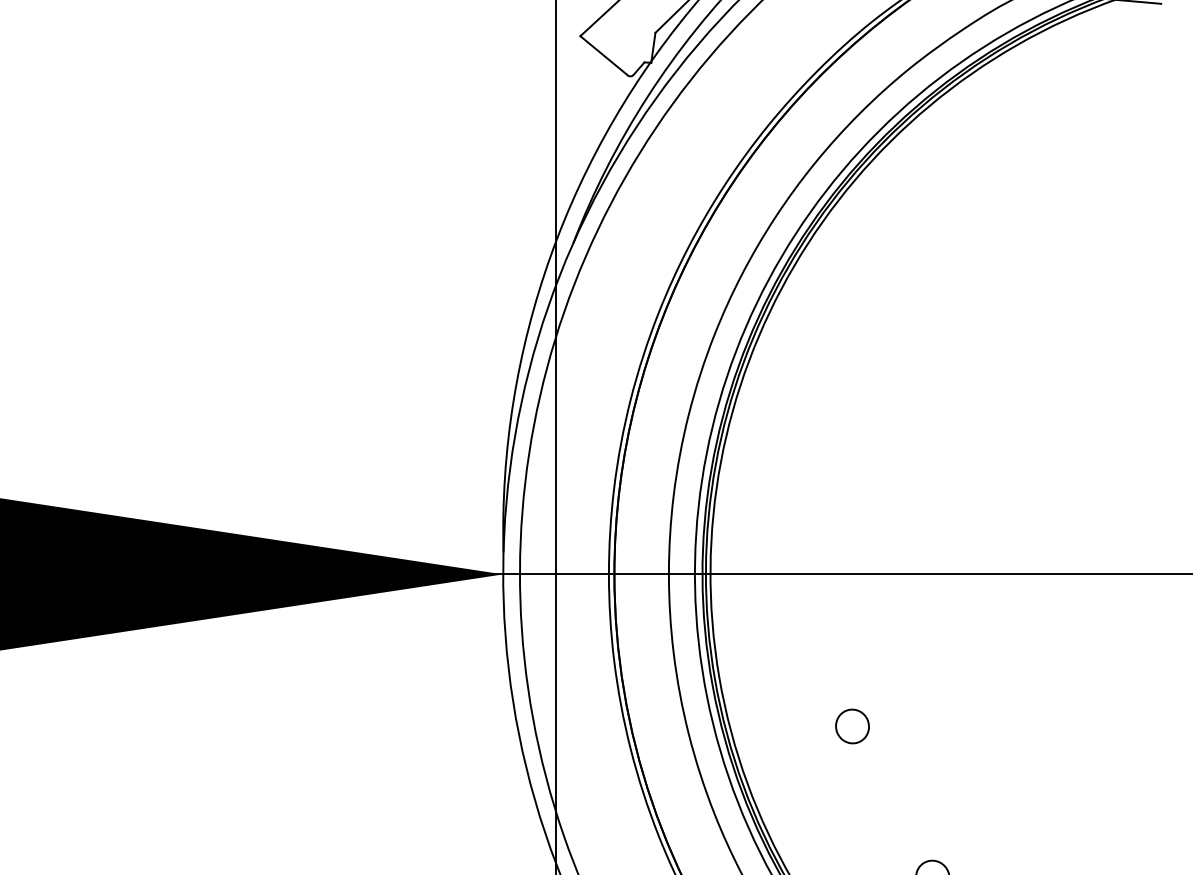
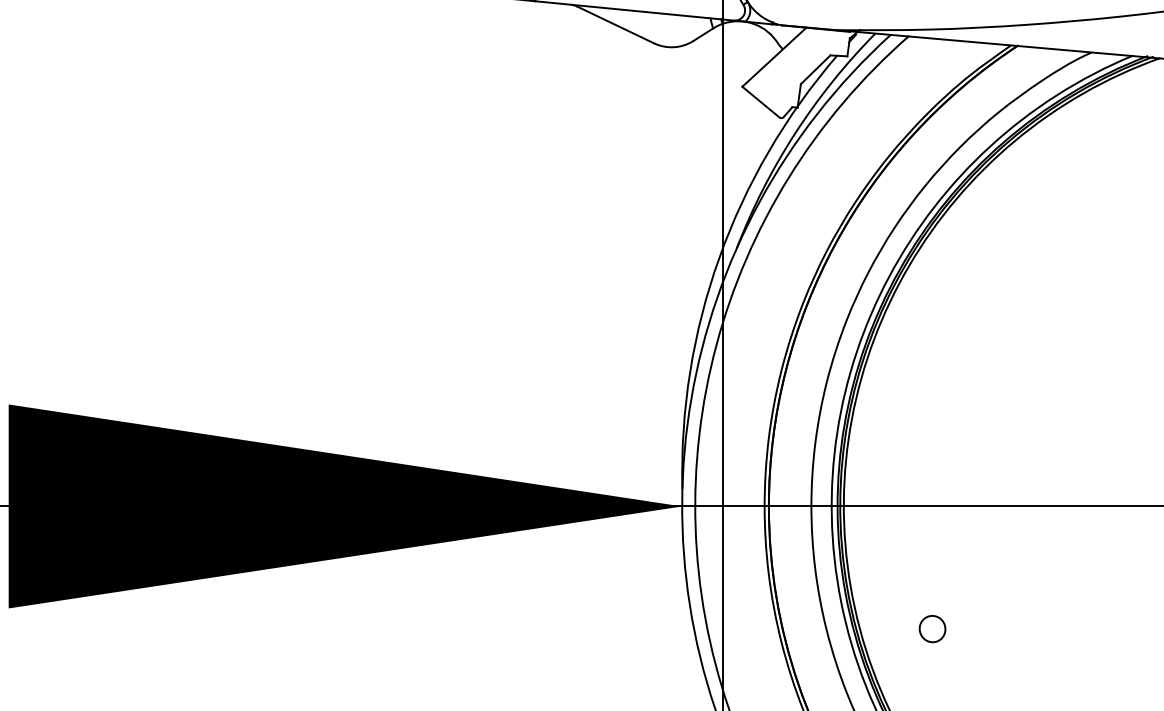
part: (852, 727) -> (932, 629), moved

